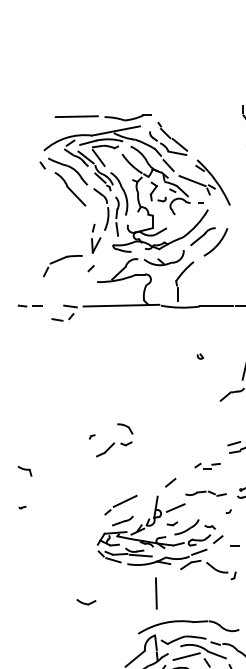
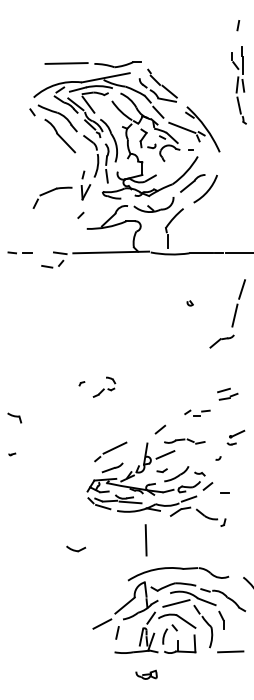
part: (62, 265) -> (52, 197), moved
part: (114, 440) -> (104, 387), size x0.6
part: (205, 493) -> (184, 441), moved

